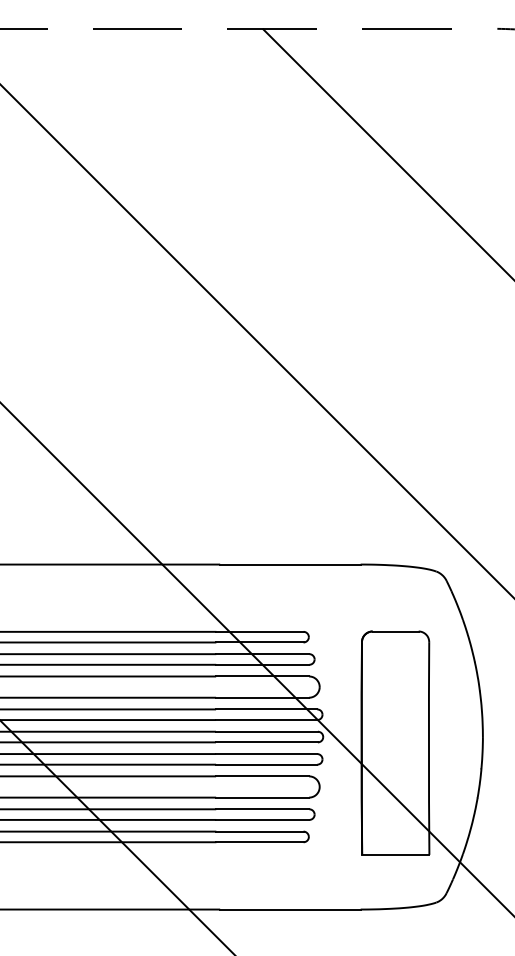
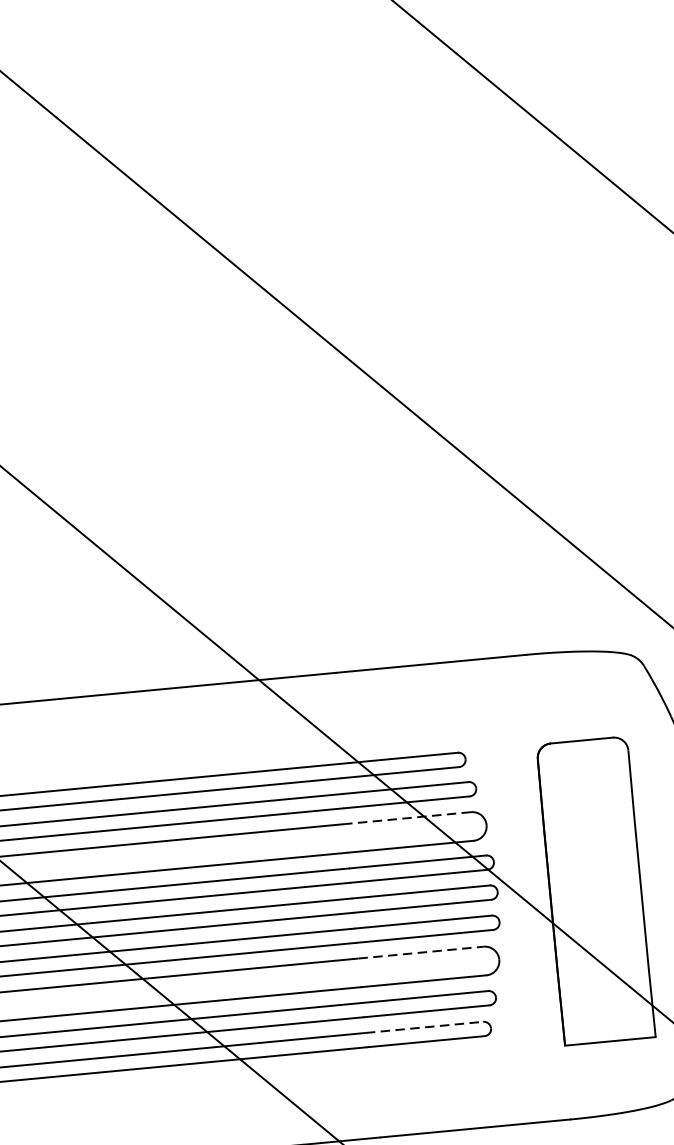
line: (262, 676) -> (408, 818), solid -> dashed
line: (262, 776) -> (420, 952), solid -> dashed
line: (259, 831) -> (423, 1027), solid -> dashed

